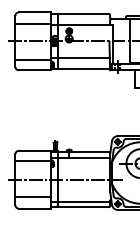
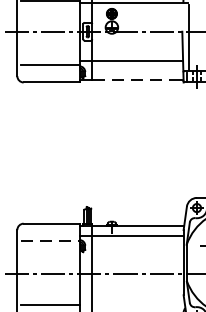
line: (83, 68) -> (136, 79), solid -> dashed
line: (34, 160) -> (50, 240), solid -> dashed

